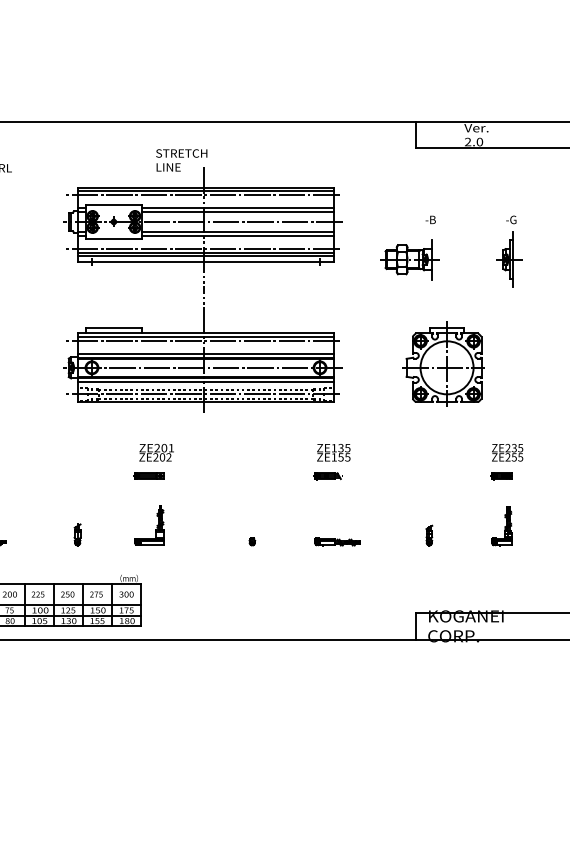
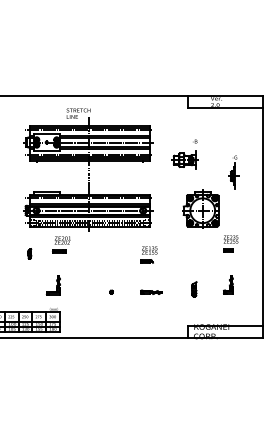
part: (508, 251) -> (233, 172), moved
part: (153, 461) -> (61, 244), moved
part: (506, 461) -> (230, 243), moved
part: (147, 525) -> (52, 285), moved
part: (76, 533) -> (29, 253), moved
part: (429, 533) -> (194, 288), size x1.6

